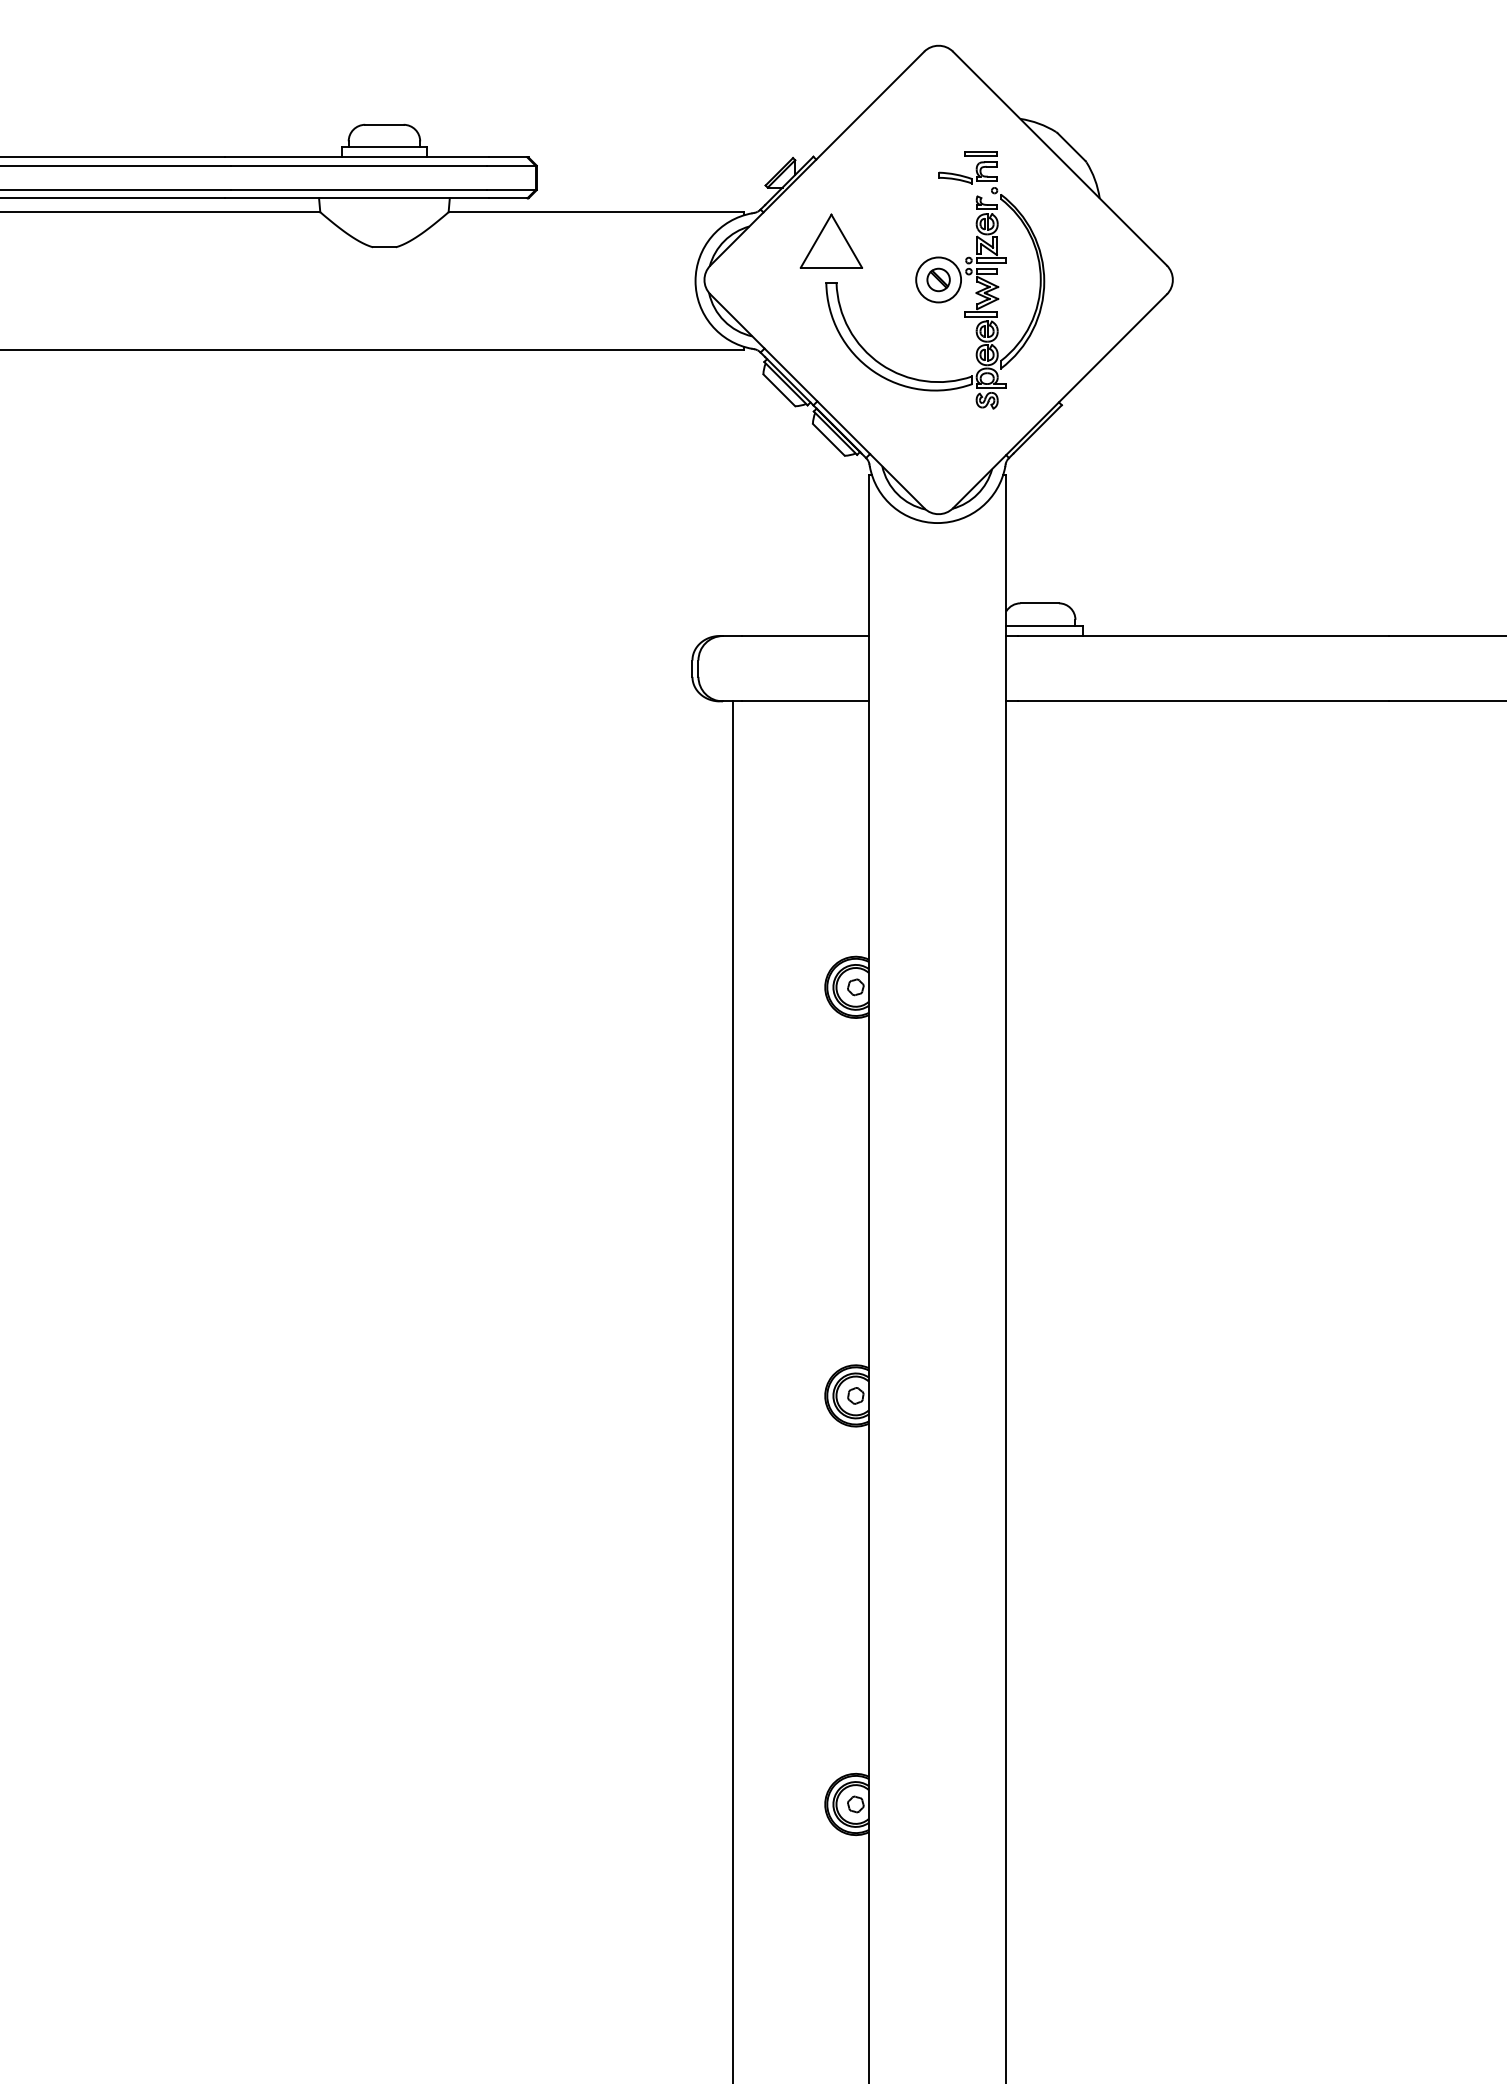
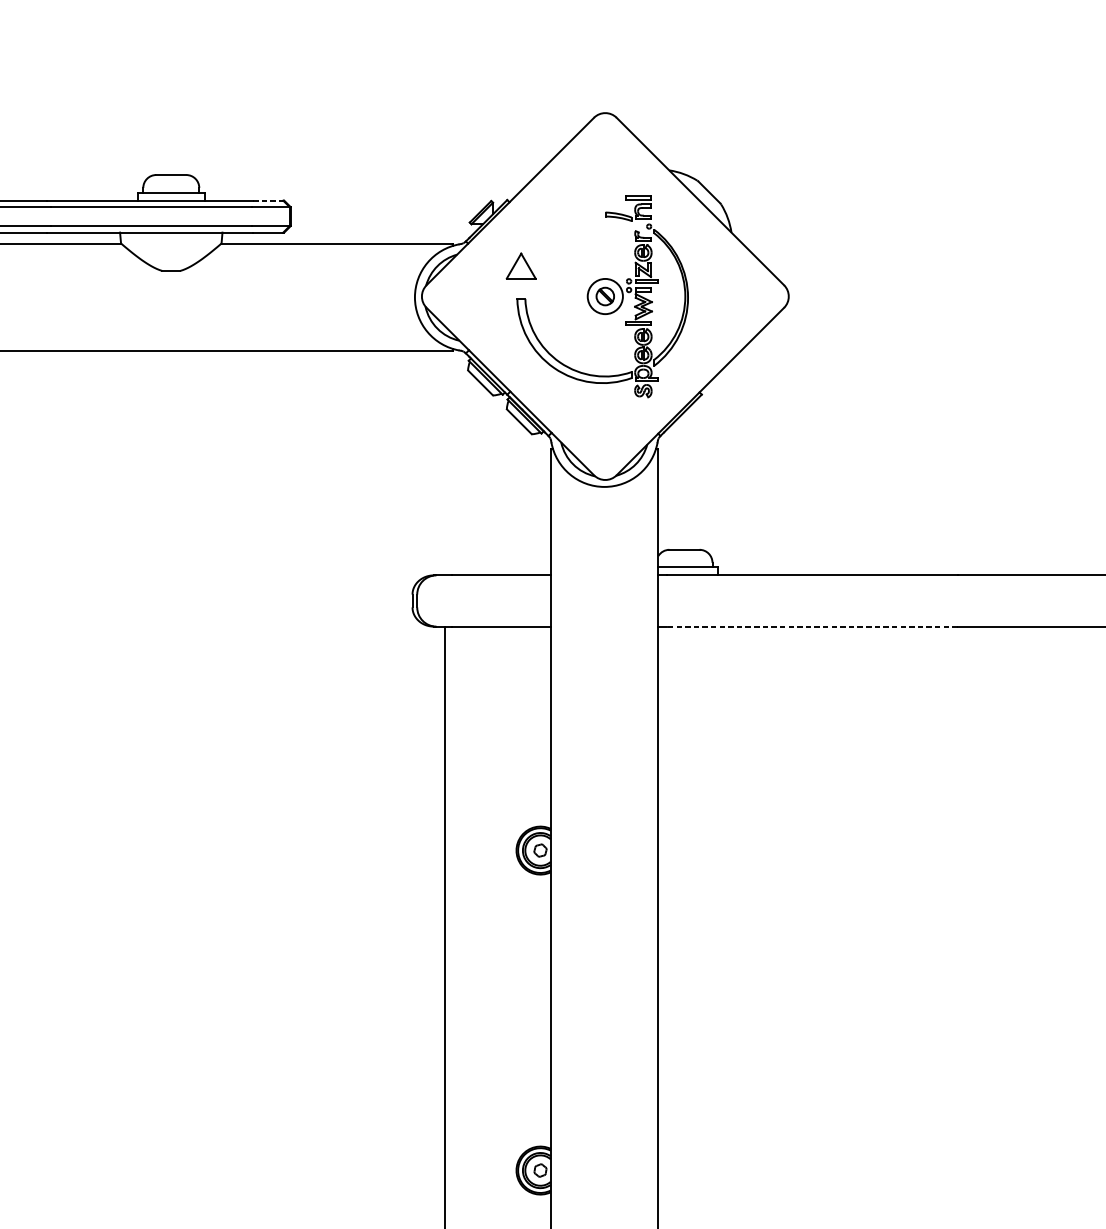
line: (508, 157) -> (268, 200), solid -> dashed
part: (830, 240) -> (520, 265), size x0.6
line: (1202, 701) -> (811, 626), solid -> dashed

